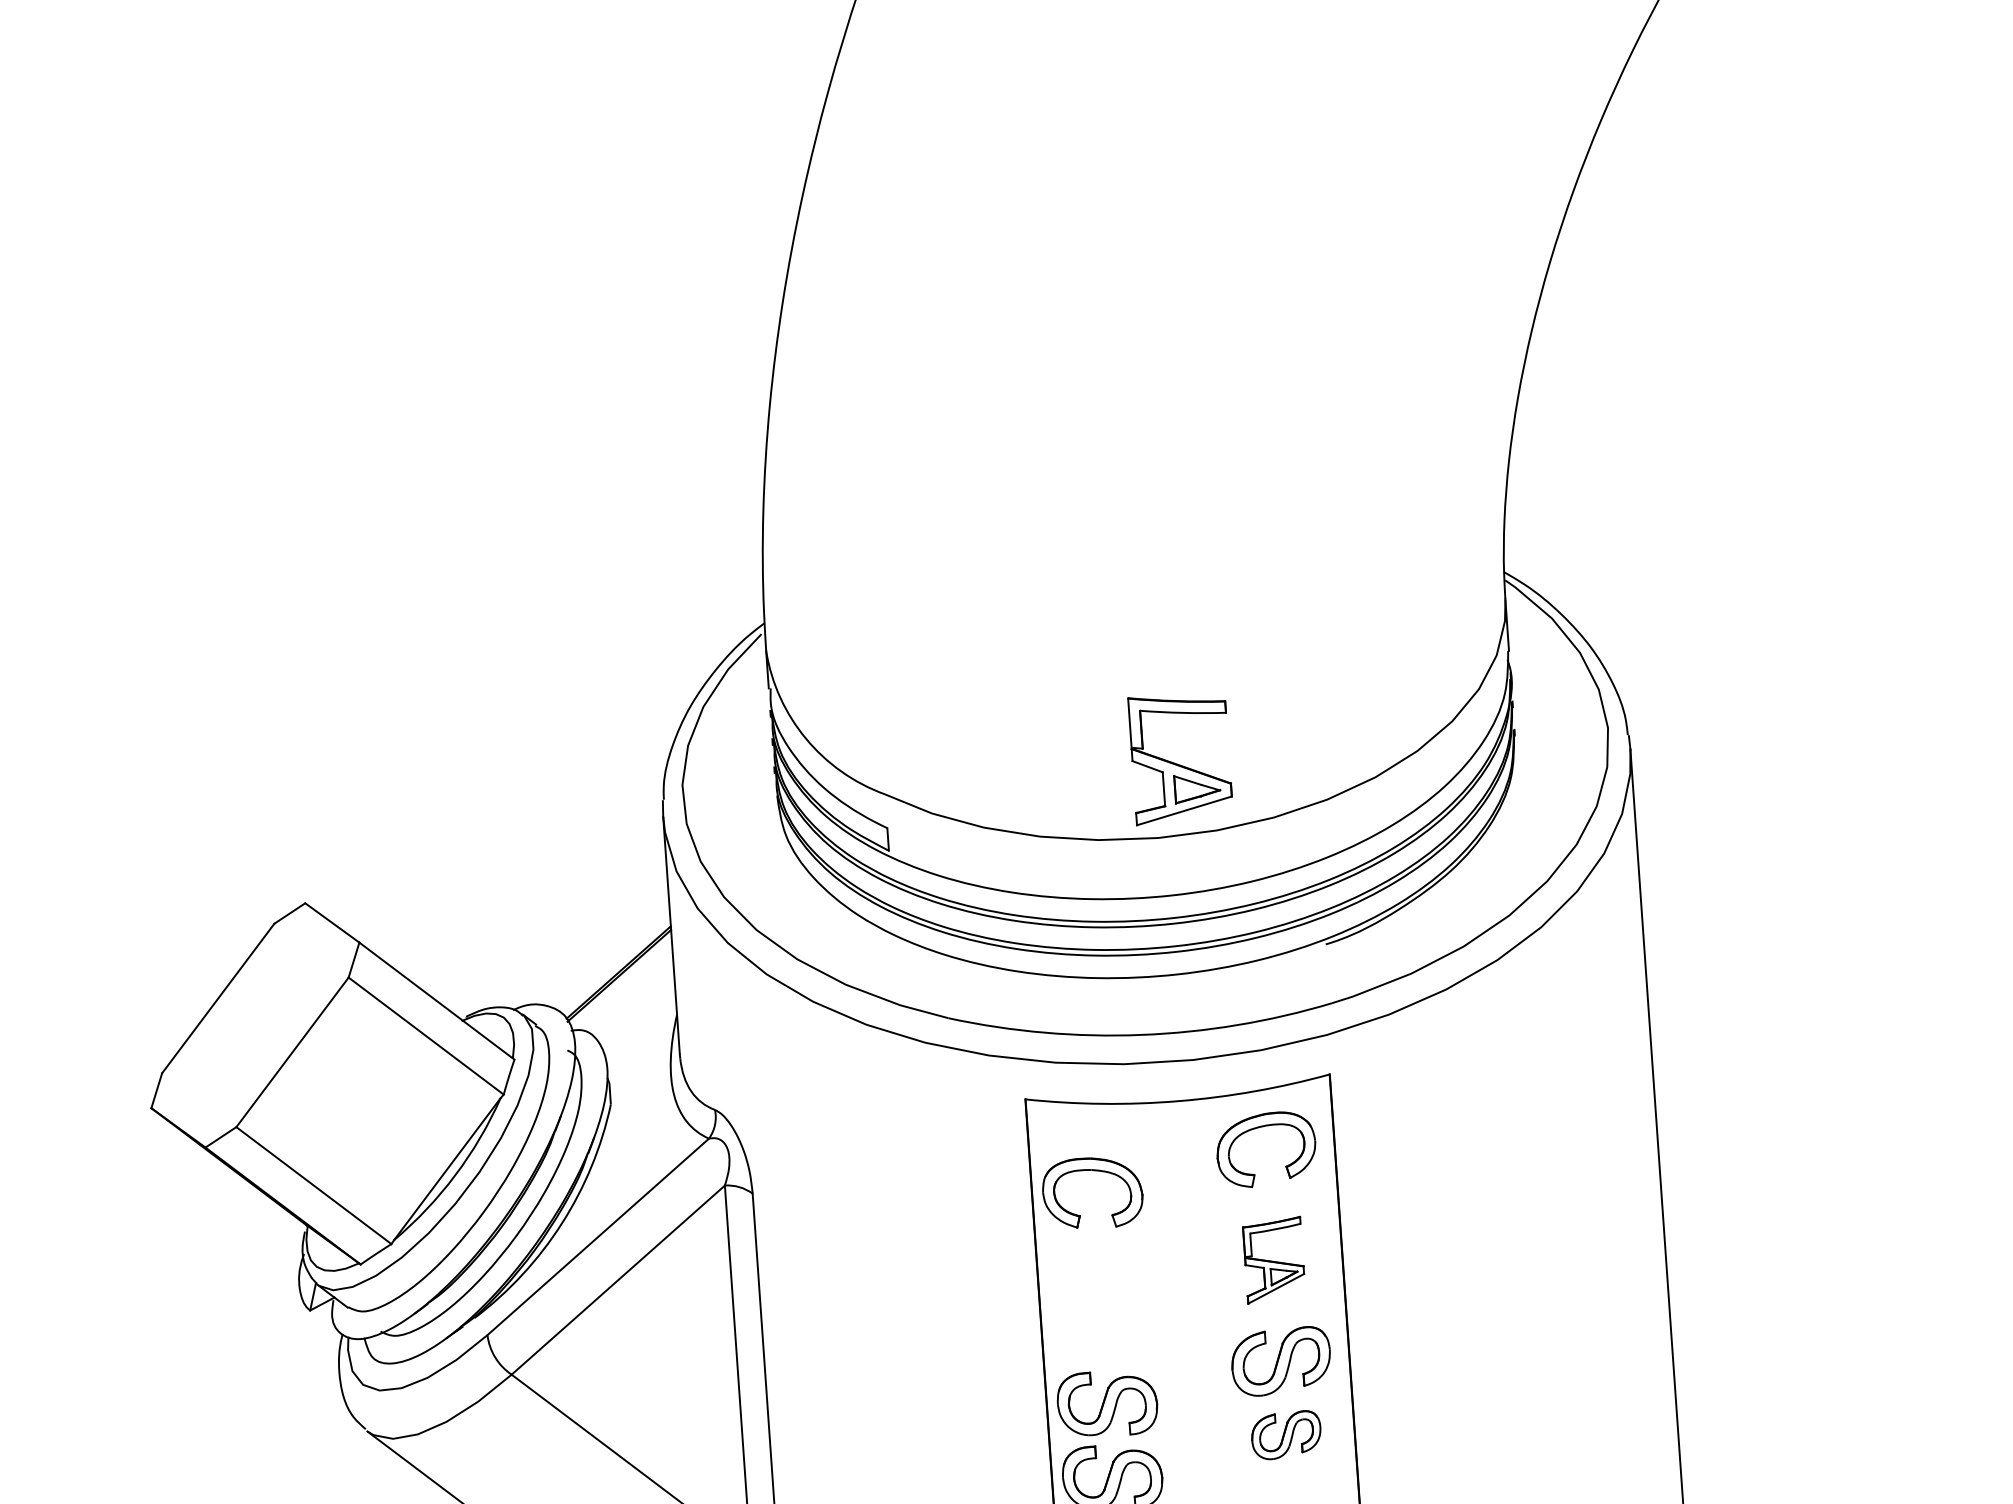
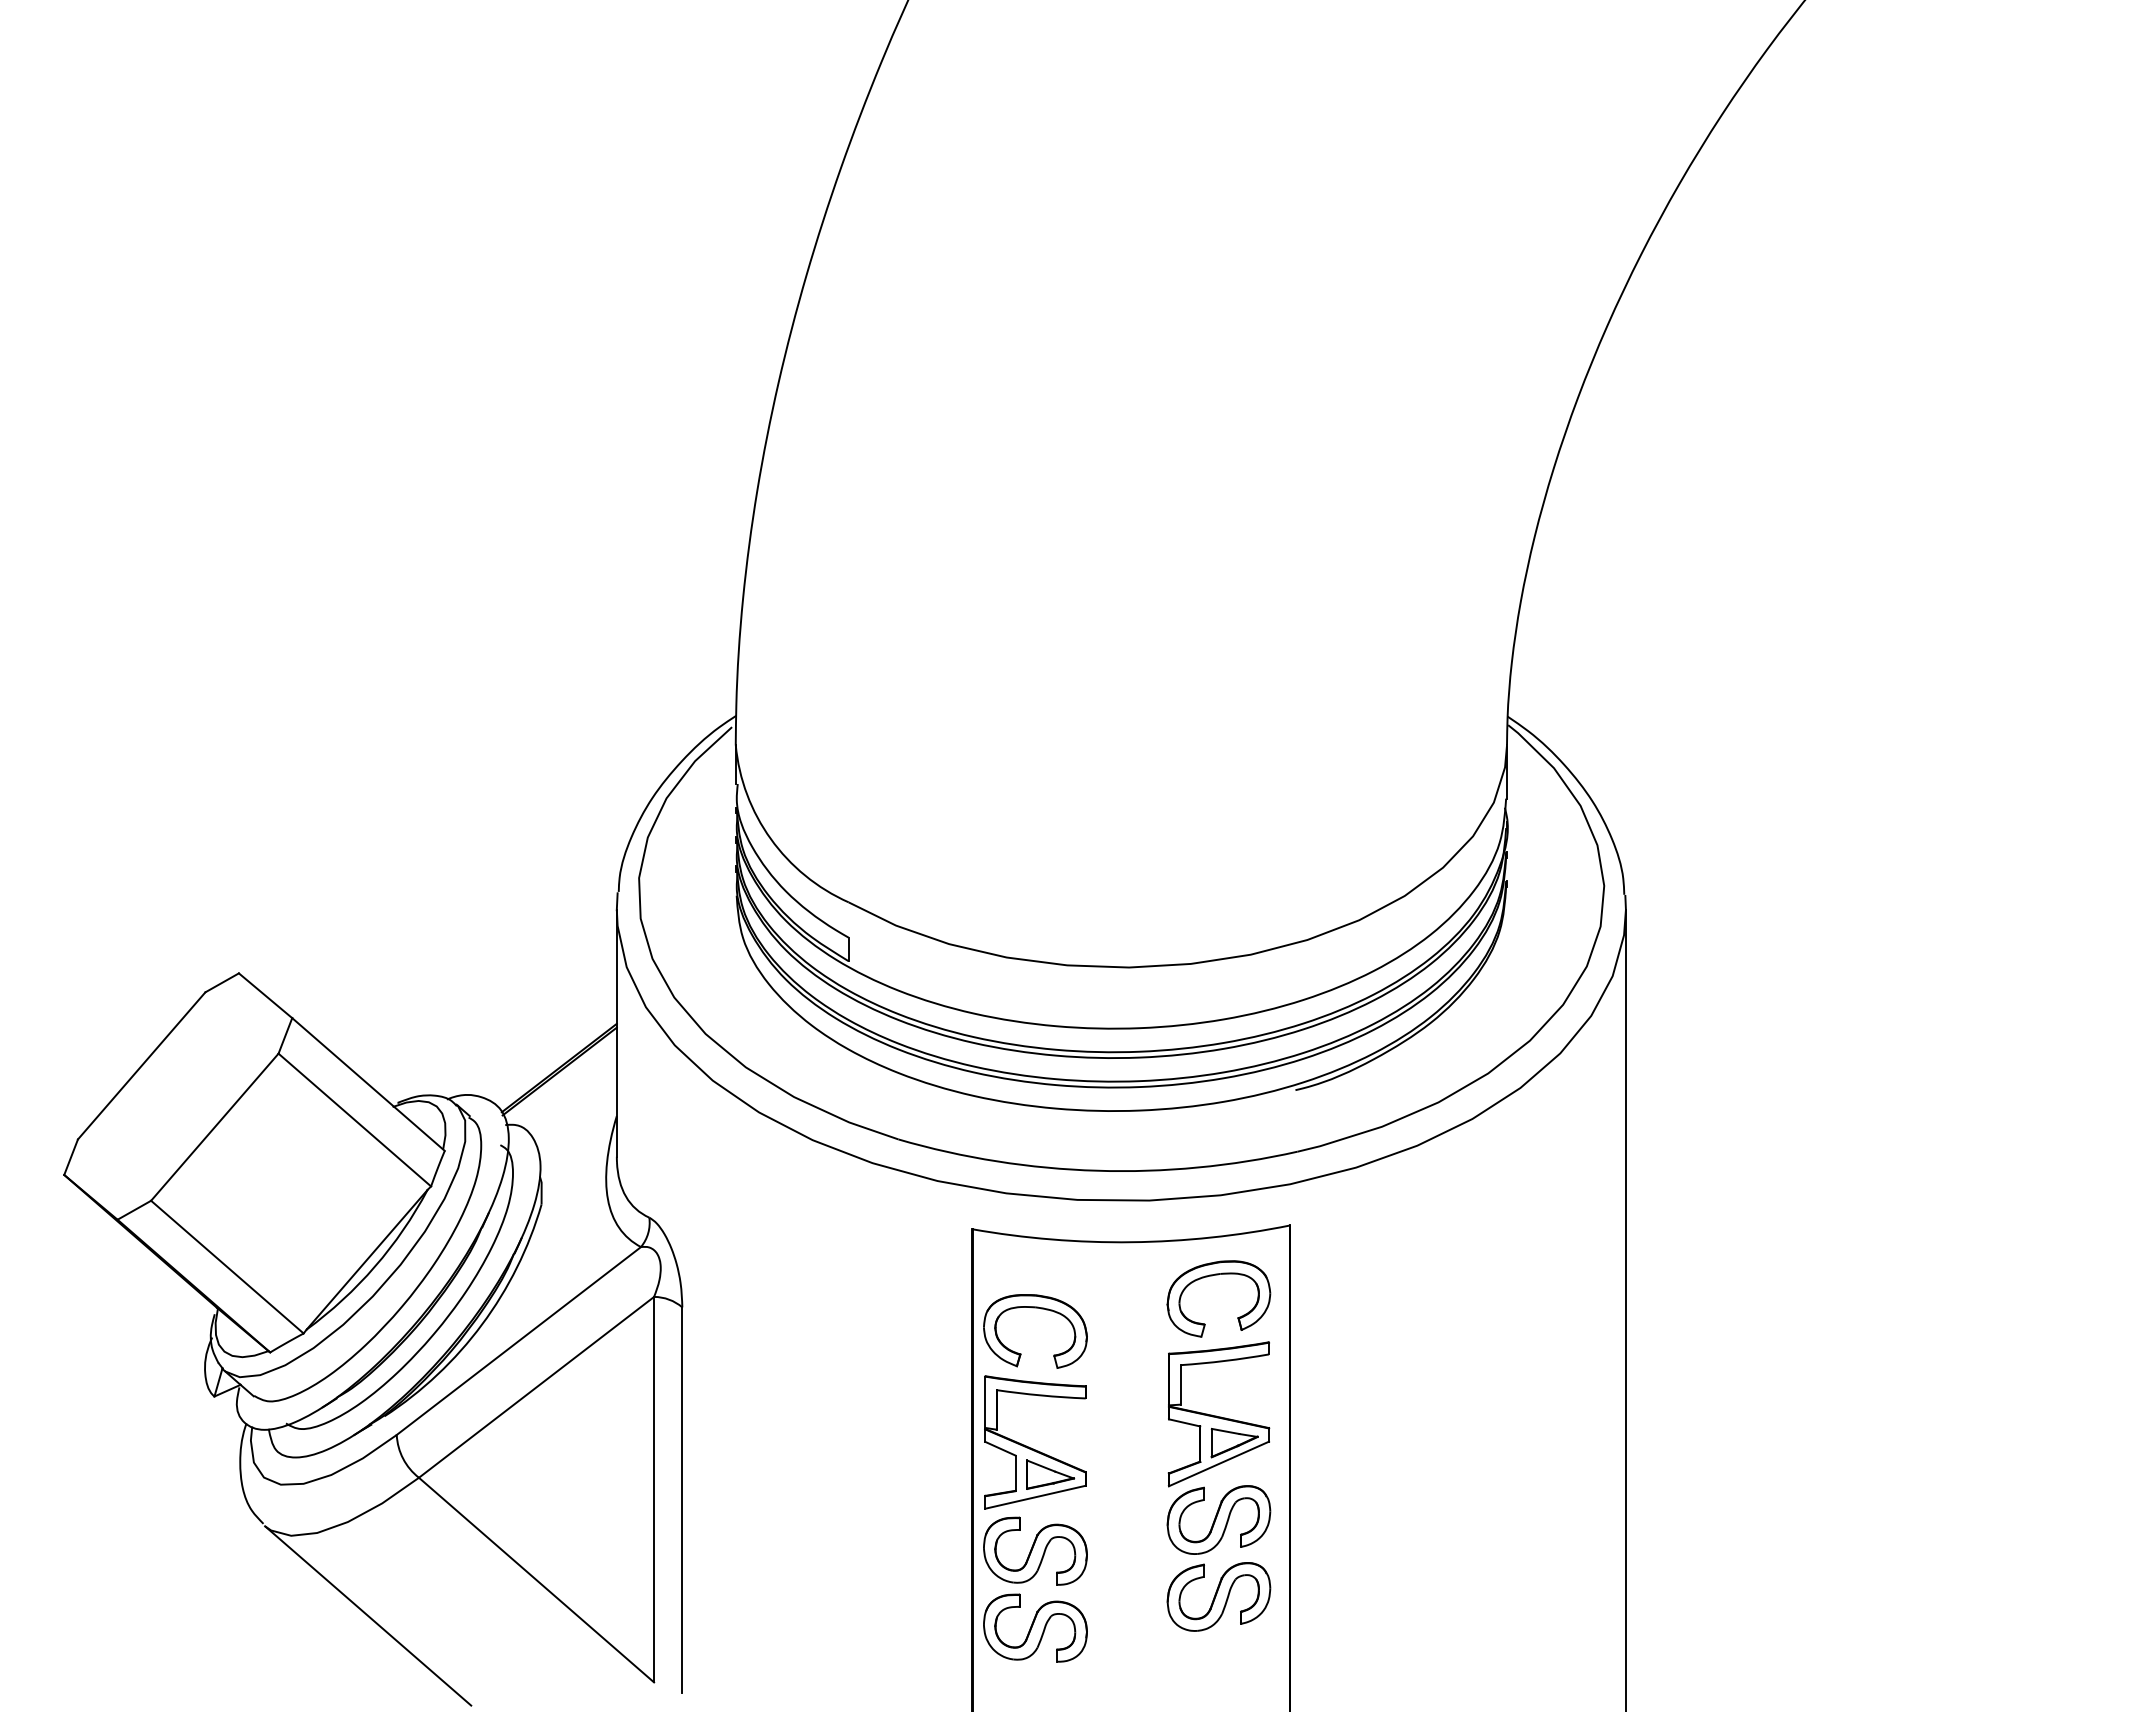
part: (1179, 764) -> (1033, 1448), moved
part: (1273, 1260) -> (1218, 1414), size x1.67
part: (1285, 1434) -> (1218, 1596), size x1.43

